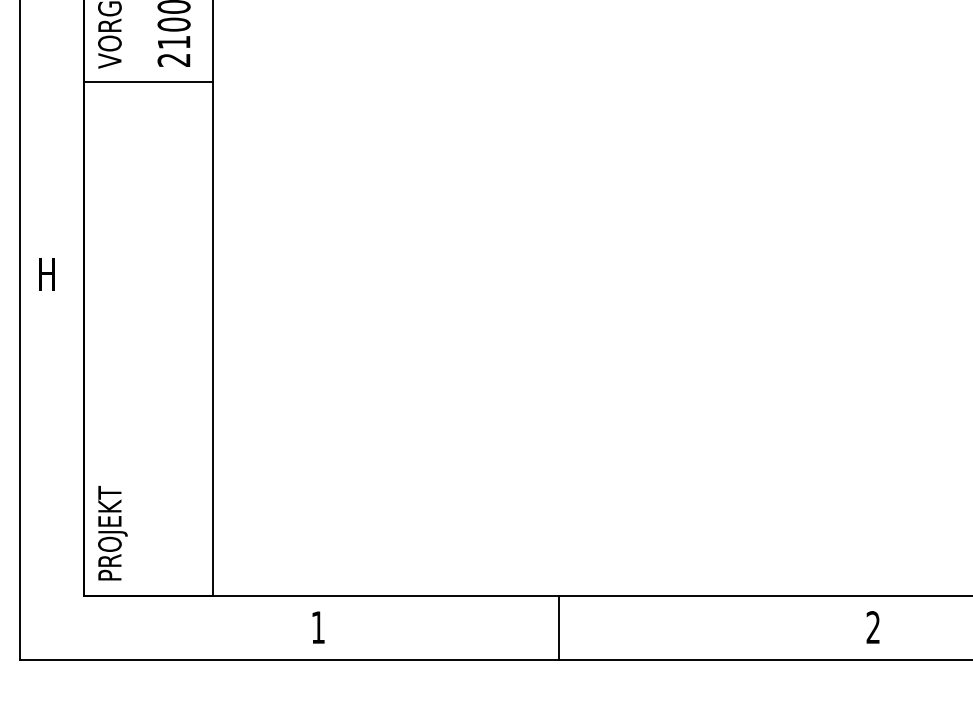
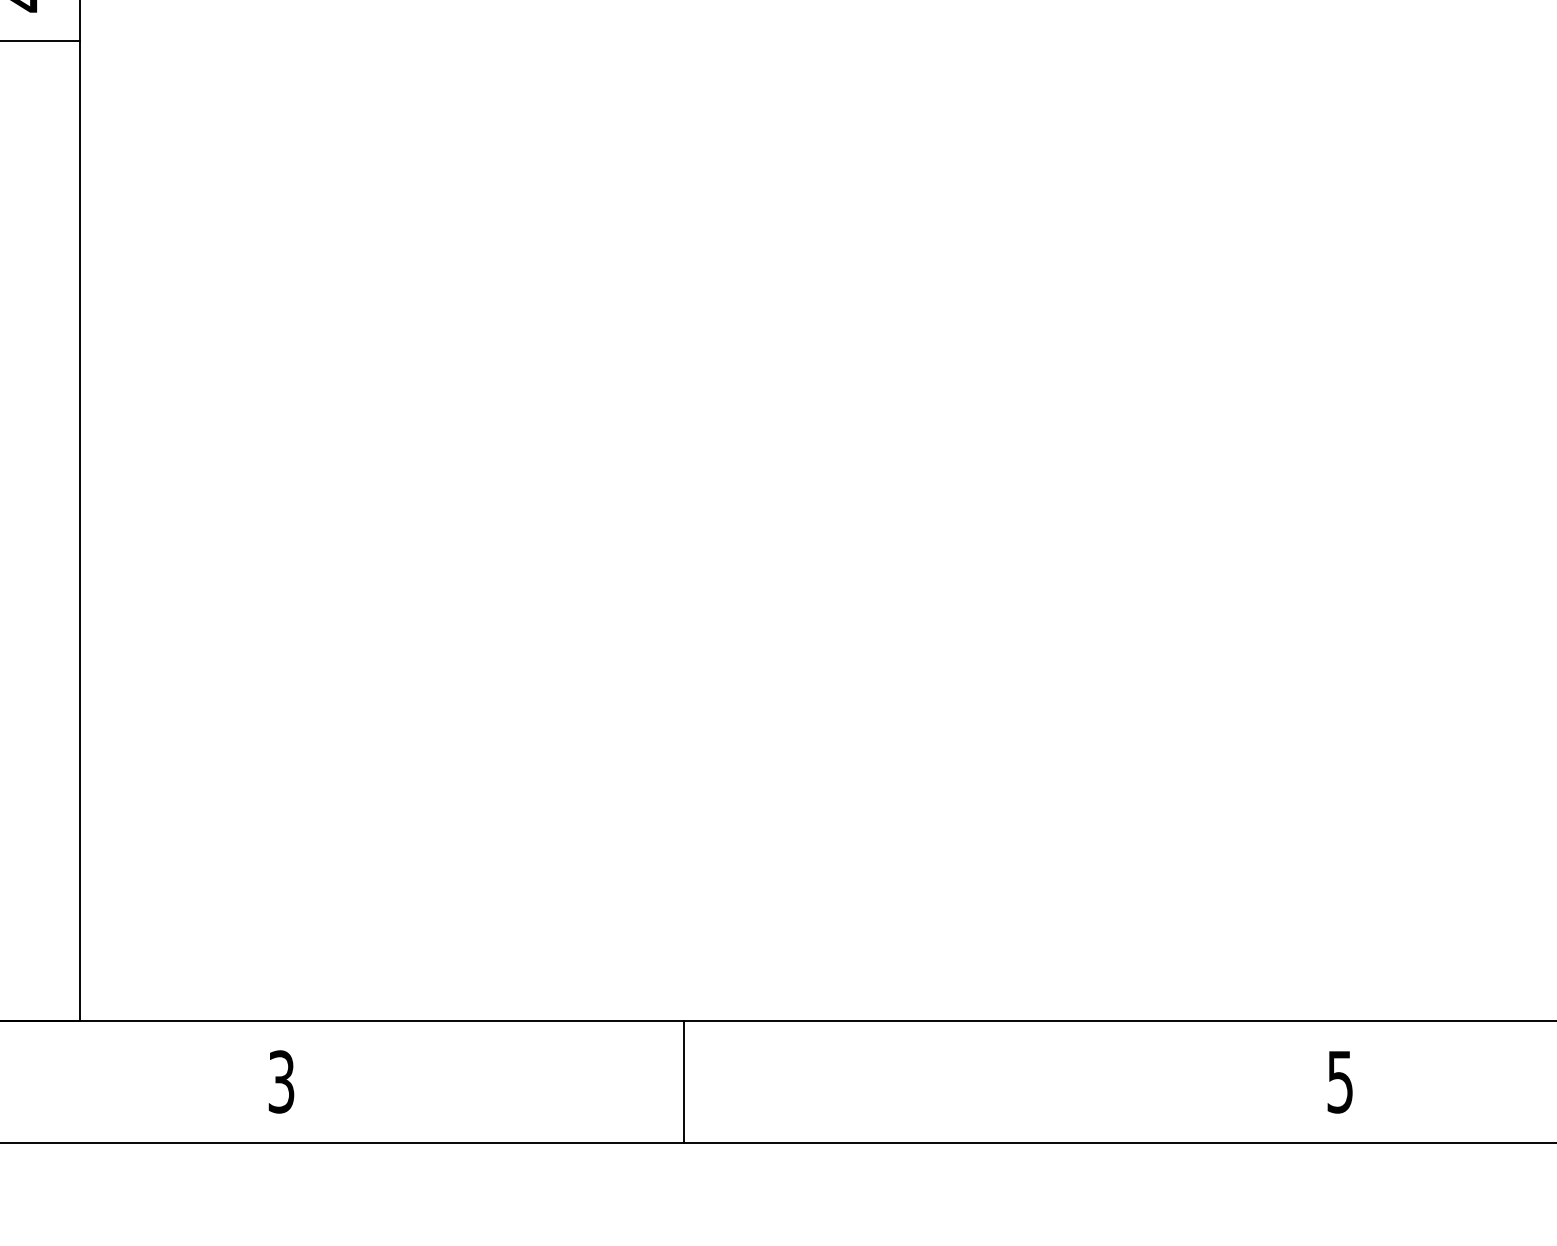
text: (317, 627) -> (280, 1081), 1 -> 3
line: (559, 627) -> (684, 1081), moved
text: (872, 627) -> (1338, 1081), 2 -> 5

